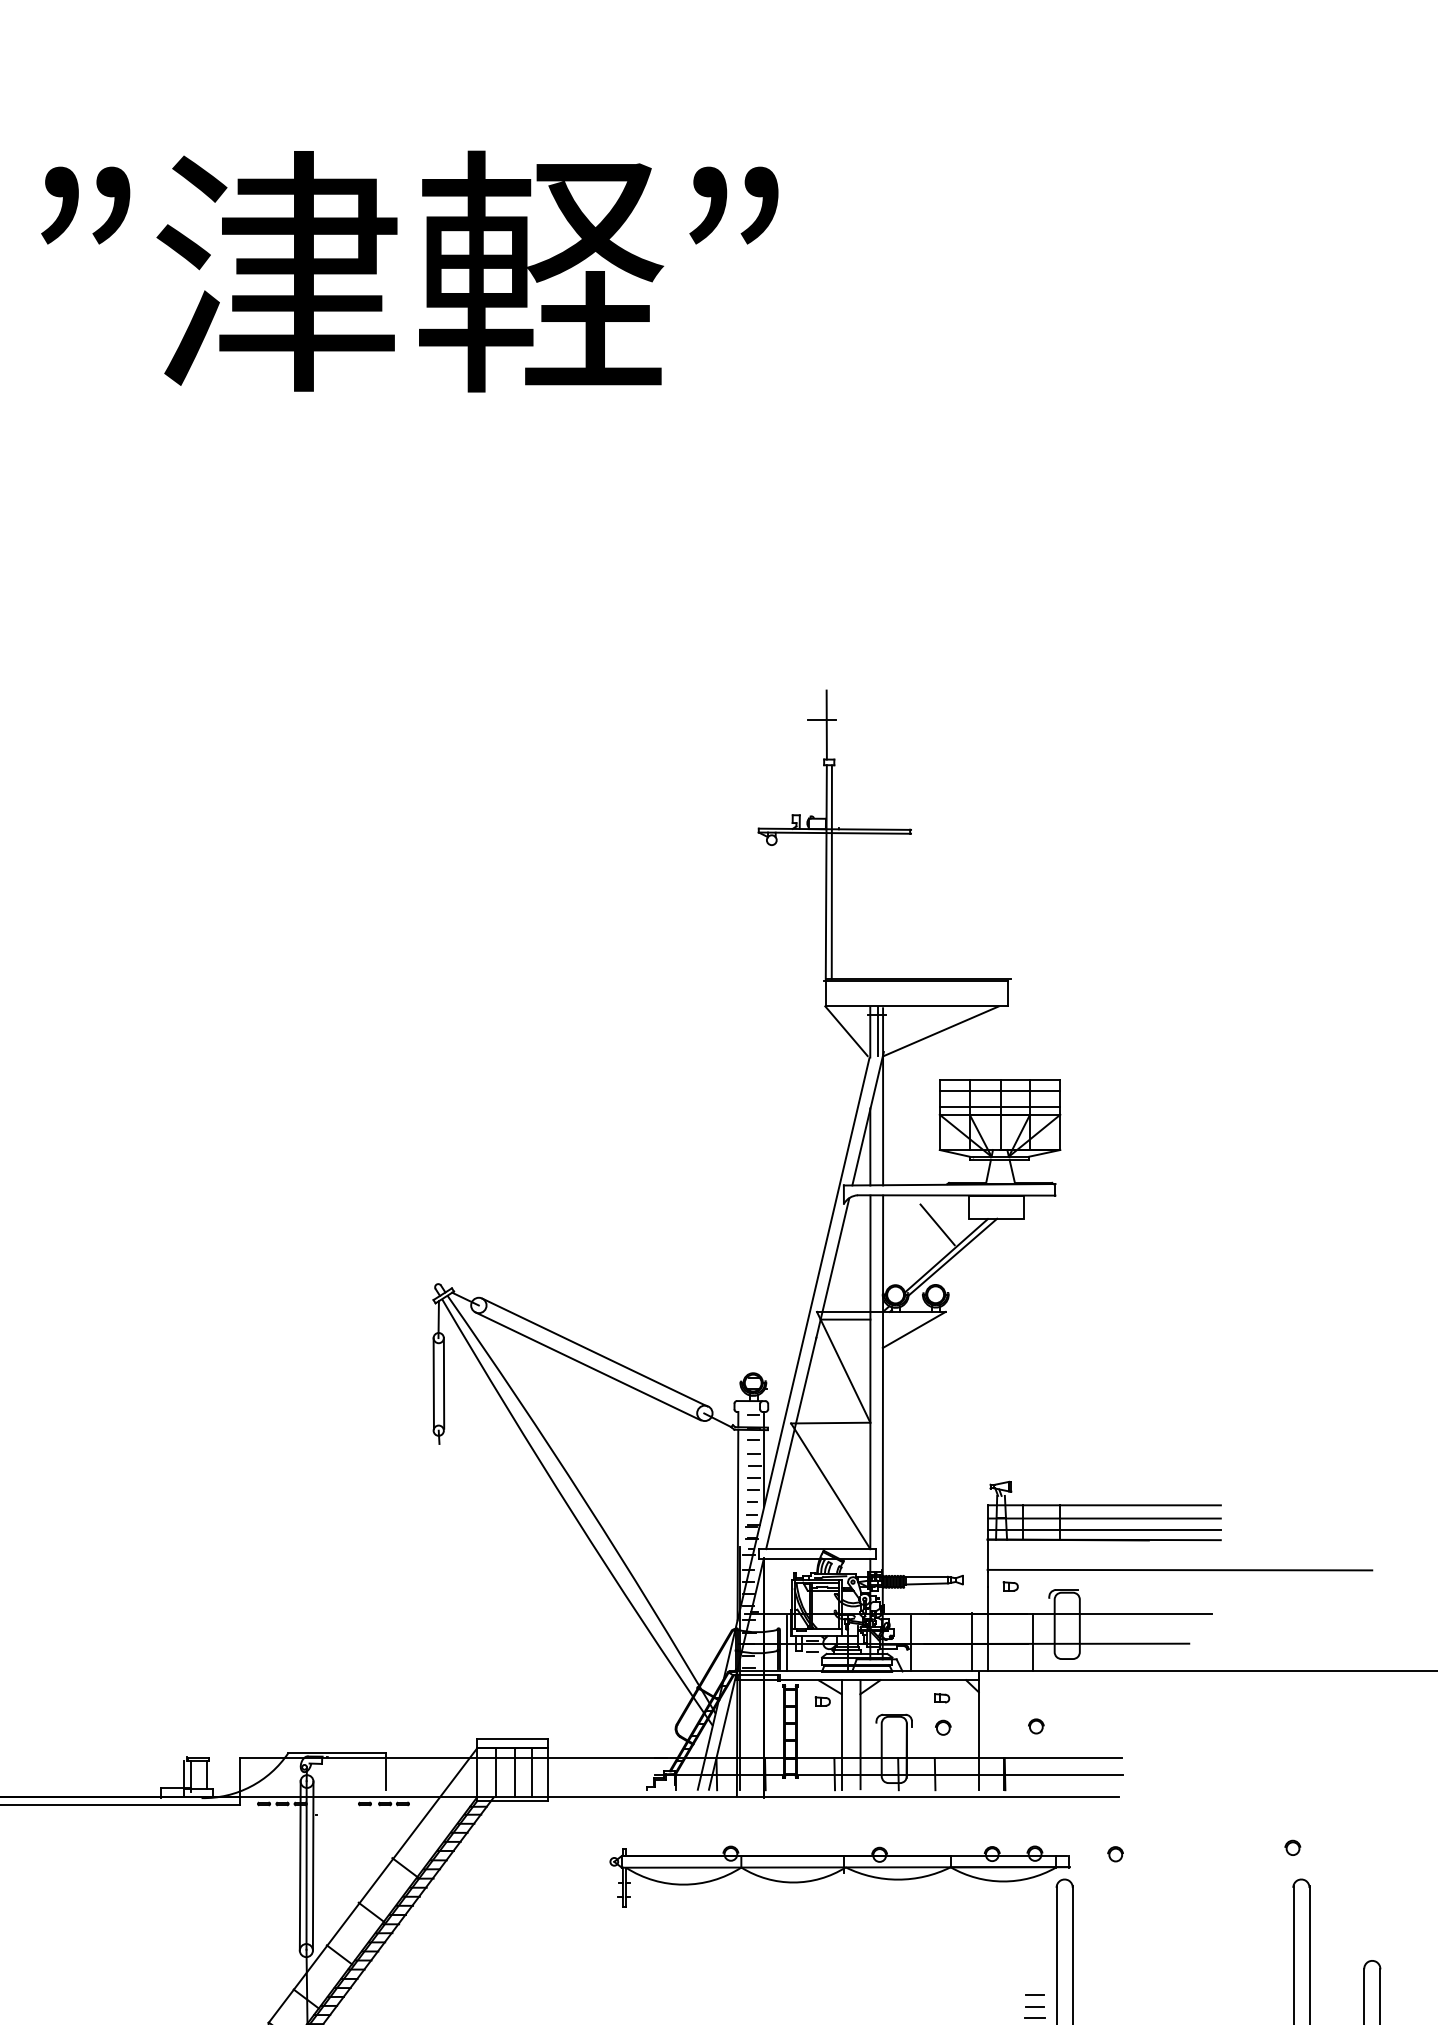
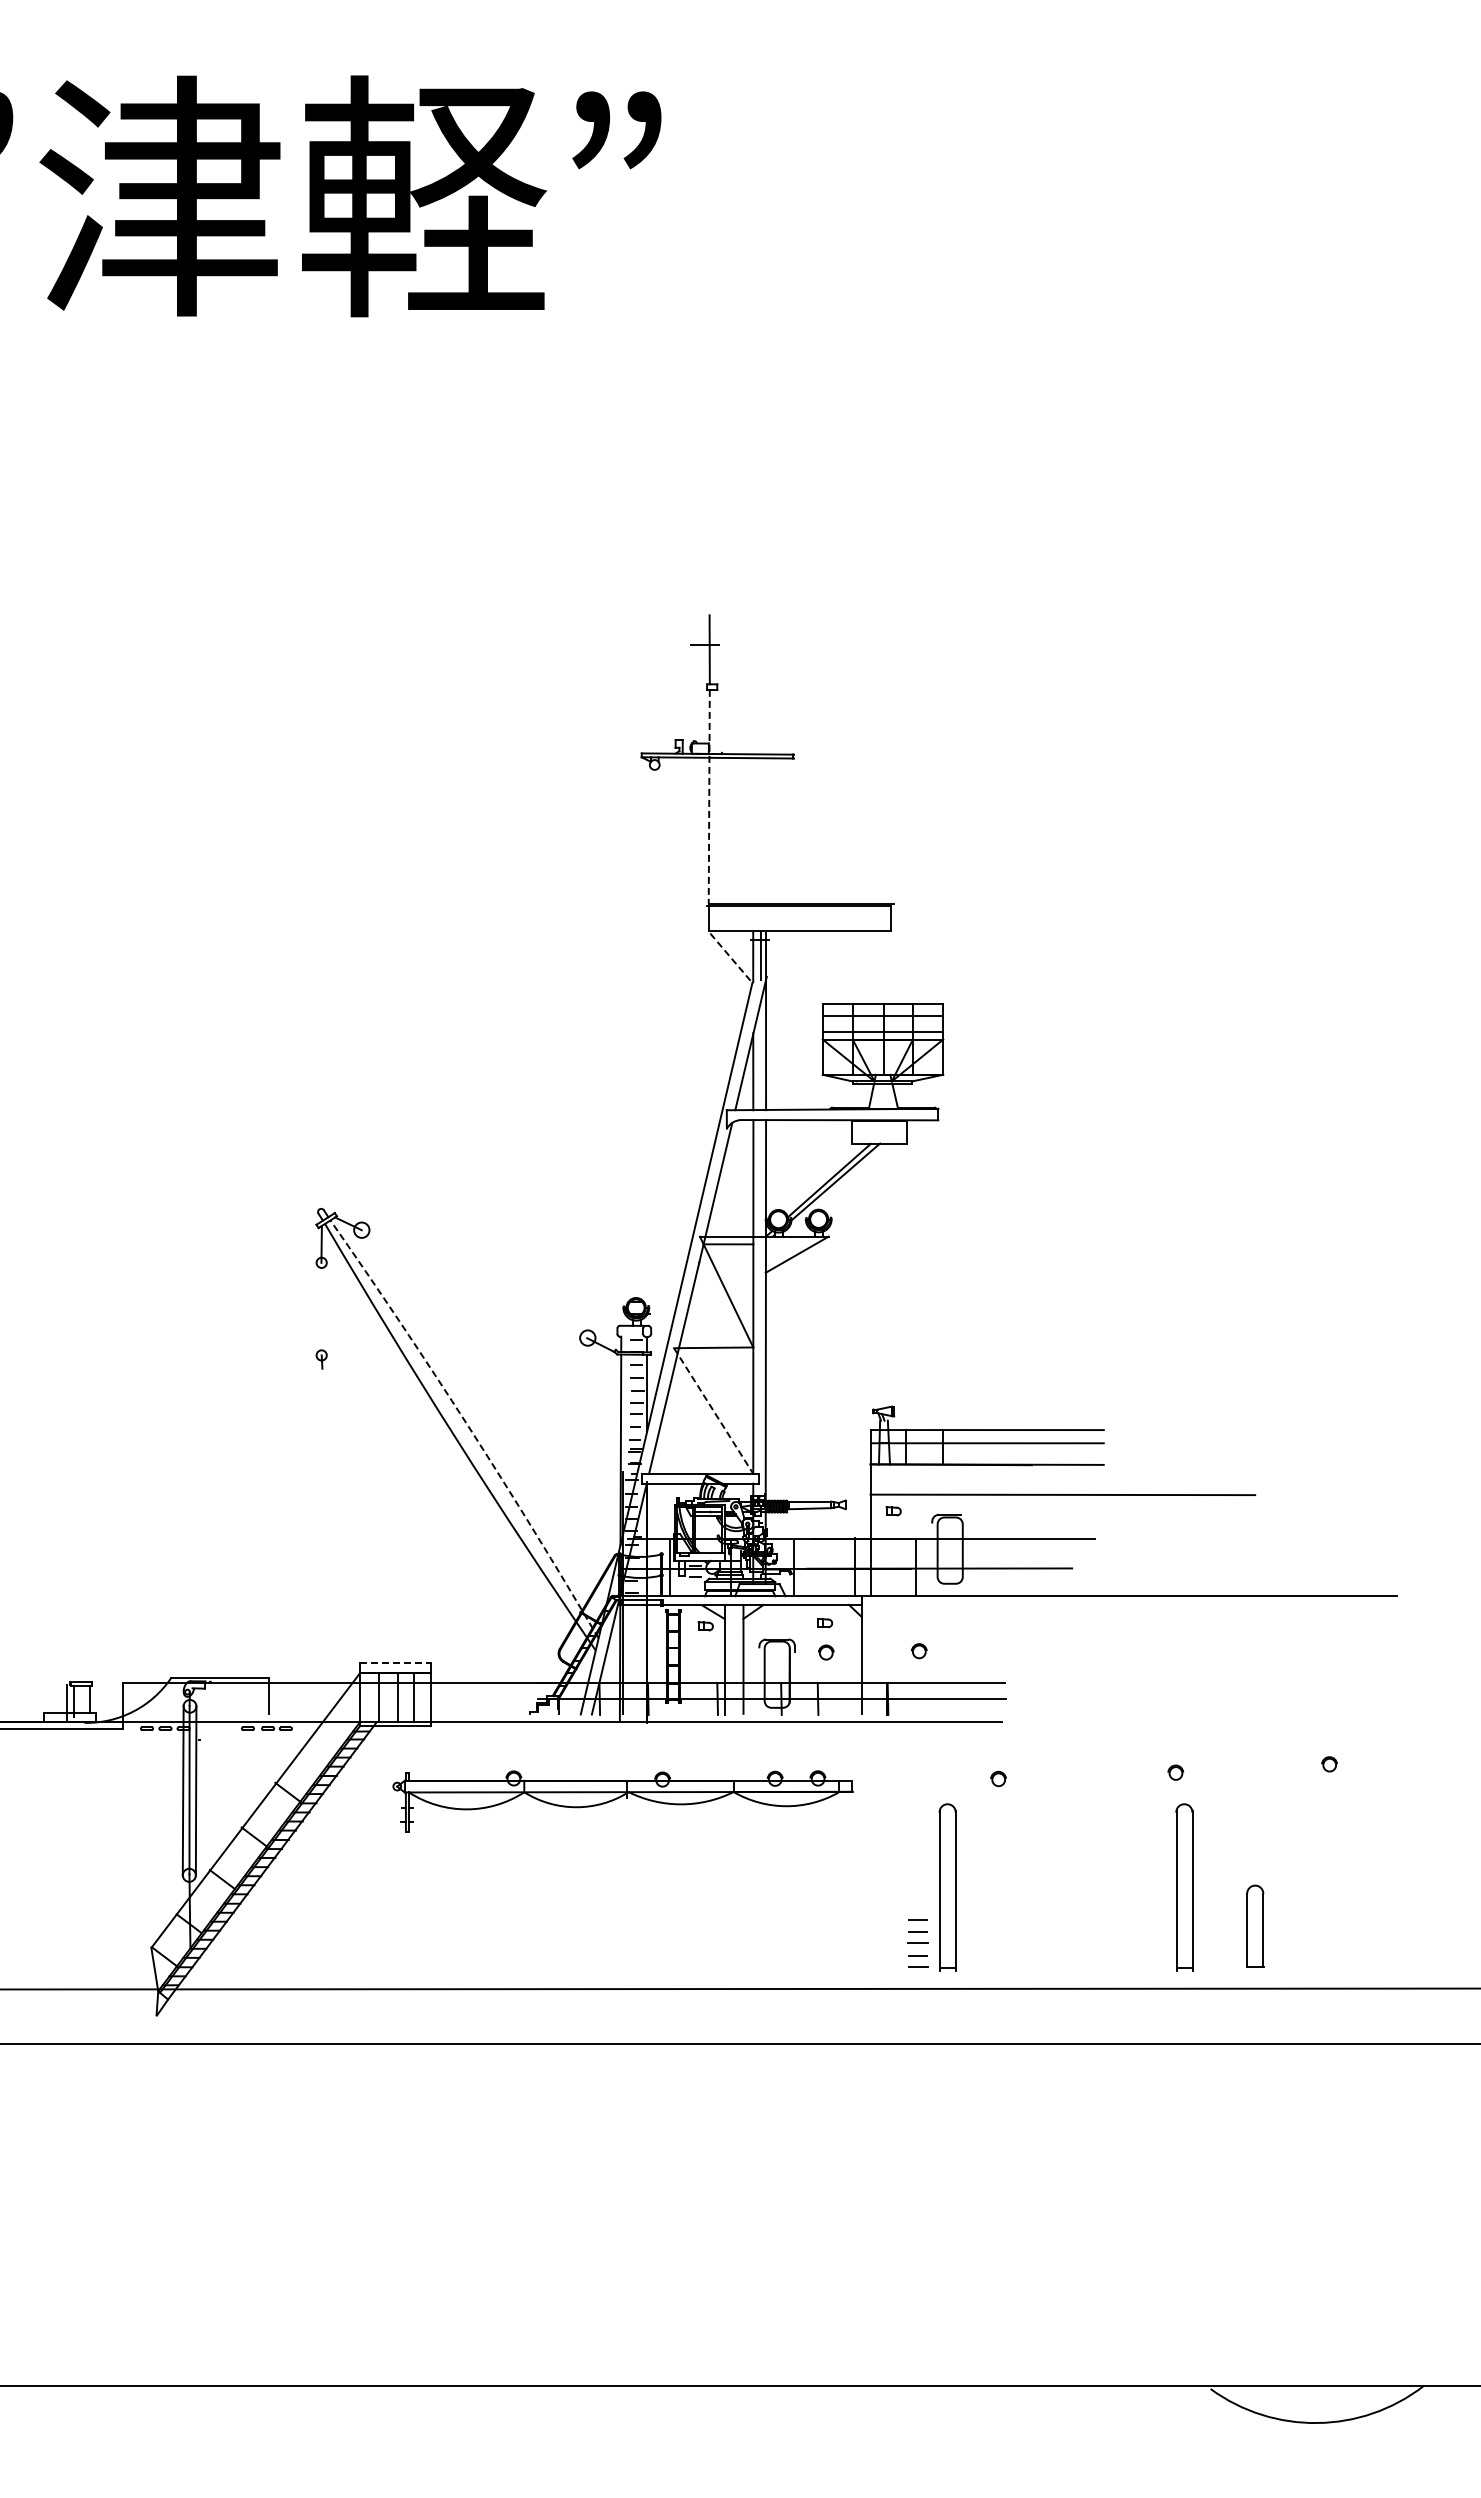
line: (826, 871) -> (709, 796), solid -> dashed
line: (831, 871) -> (714, 796), removed
line: (846, 1030) -> (729, 955), solid -> dashed
line: (940, 1030) -> (823, 955), removed
line: (937, 1224) -> (820, 1149), removed
line: (594, 1352) -> (477, 1277), removed
line: (587, 1366) -> (470, 1291), removed
line: (443, 1382) -> (326, 1307), removed
line: (433, 1383) -> (316, 1308), removed
line: (830, 1486) -> (713, 1411), solid -> dashed
arc: (585, 1501) -> (468, 1426), solid -> dashed
line: (1104, 1530) -> (987, 1455), removed
line: (512, 1738) -> (395, 1663), solid -> dashed
part: (839, 1876) -> (622, 1801), moved

